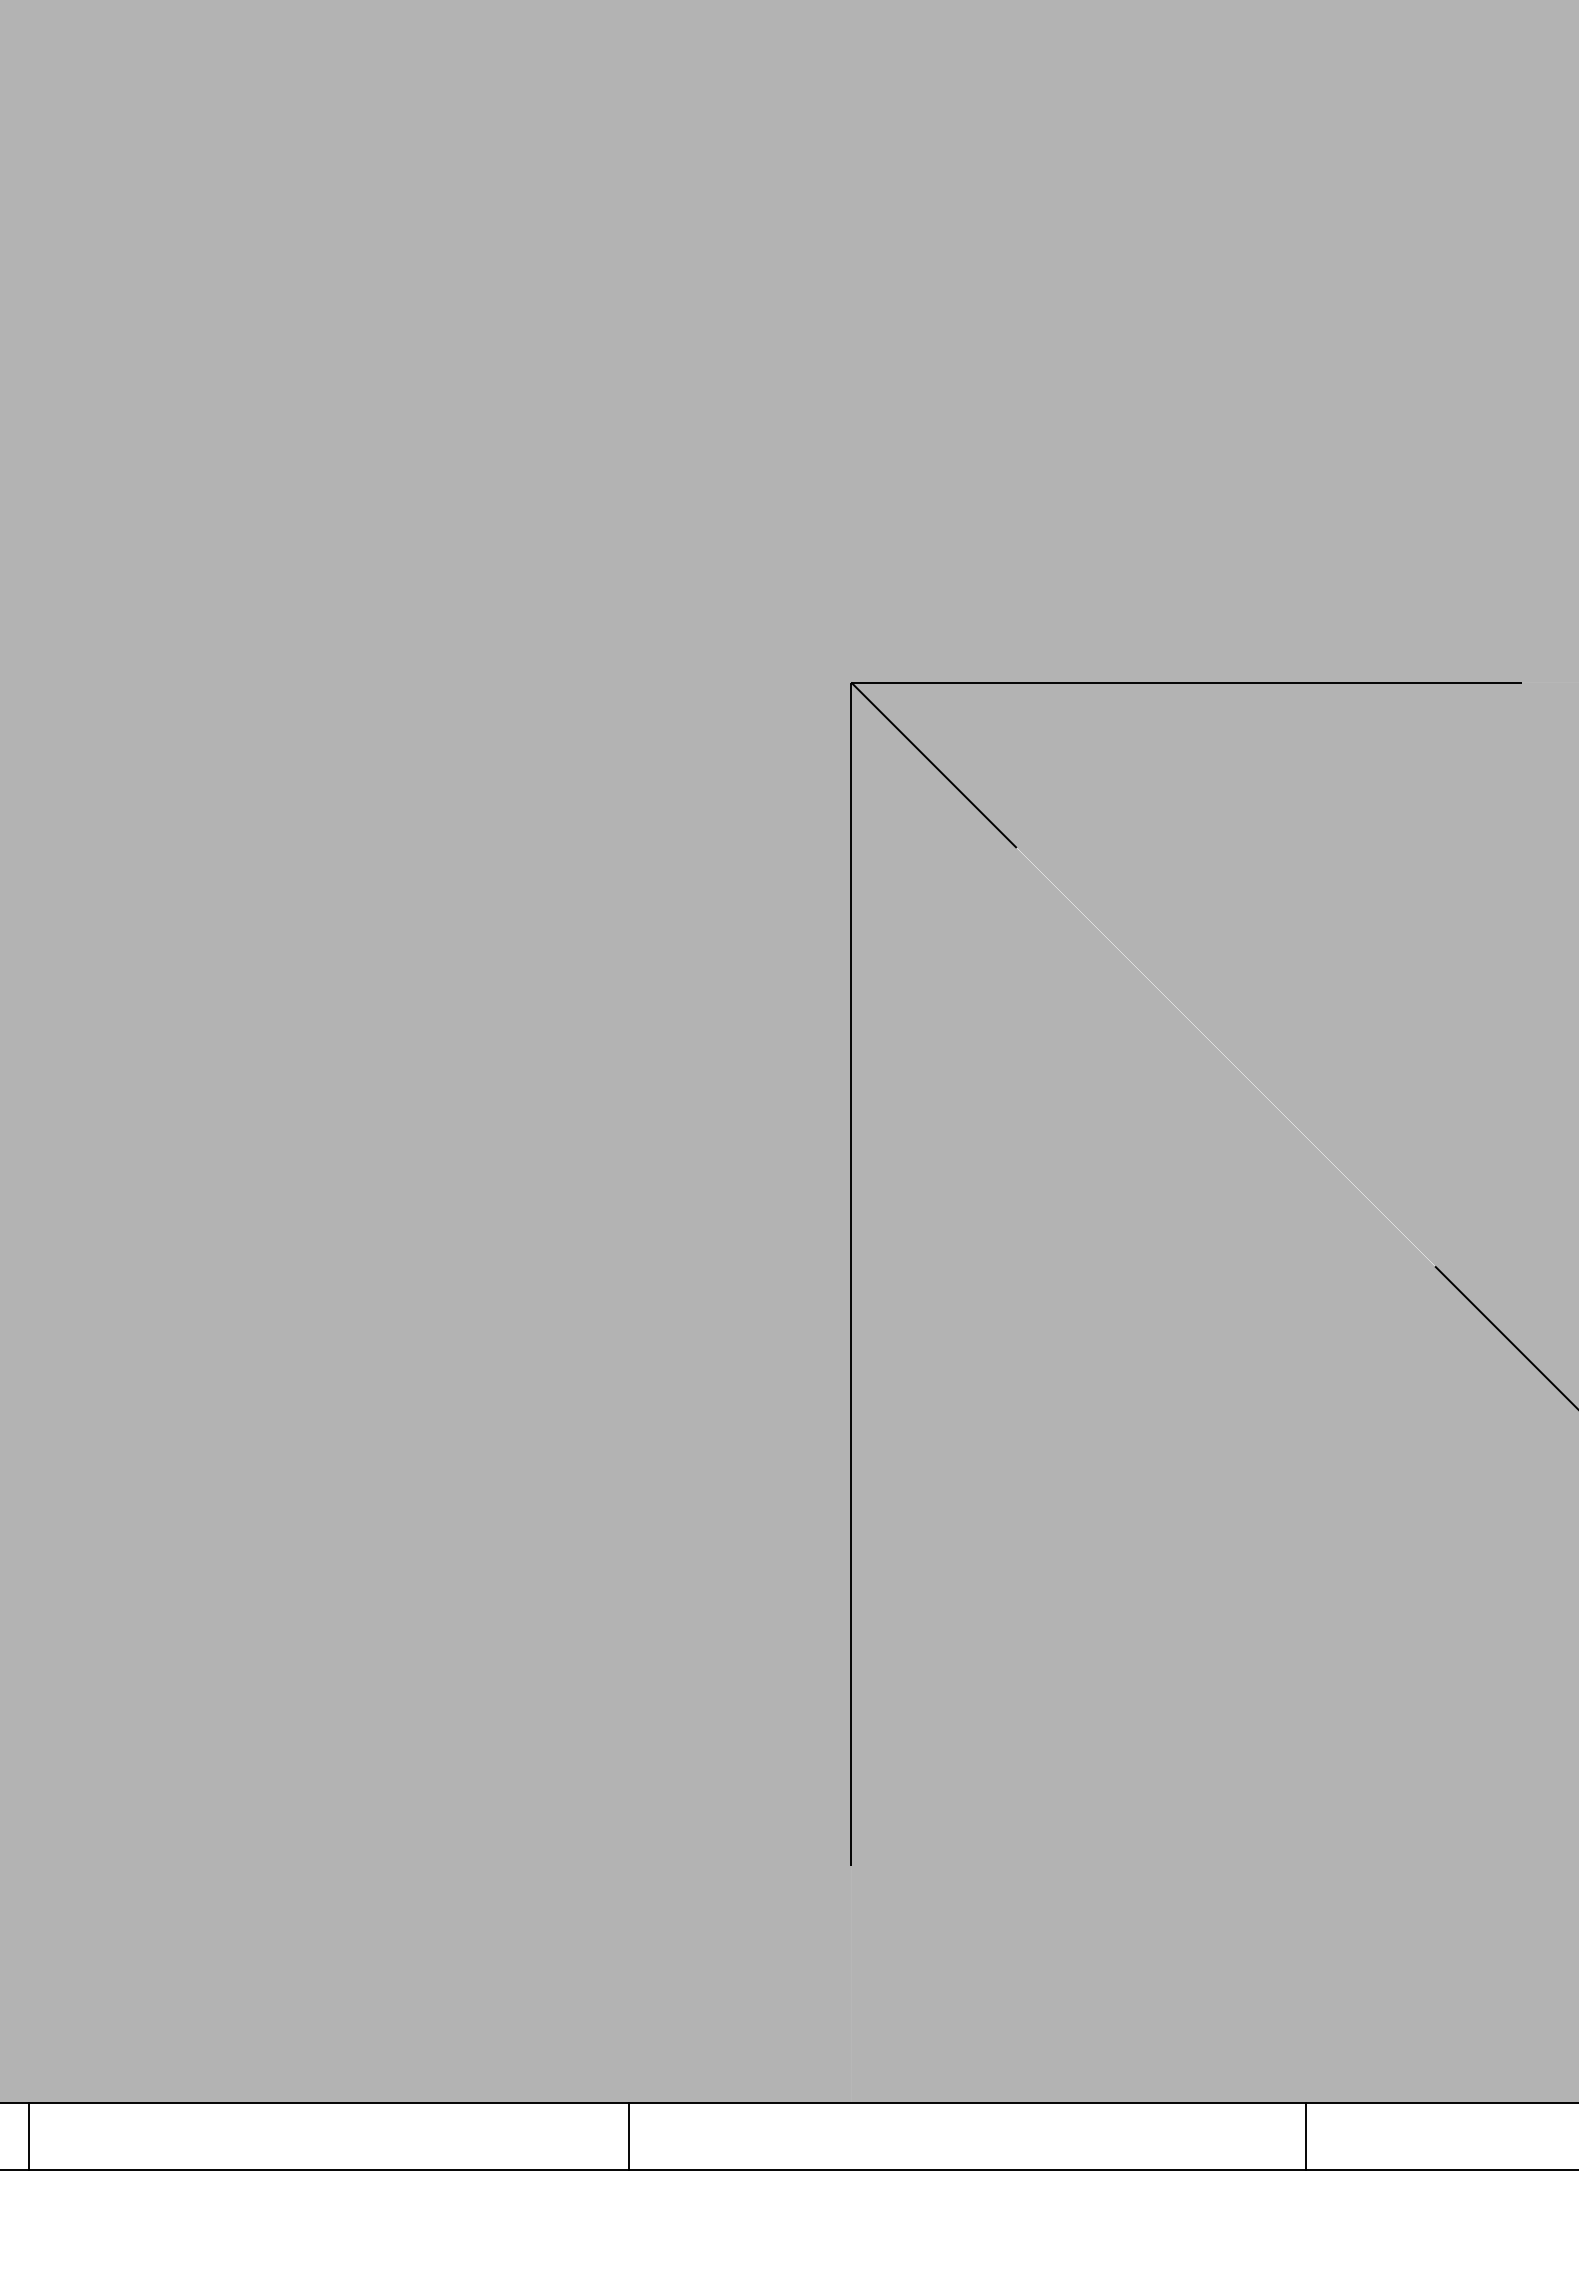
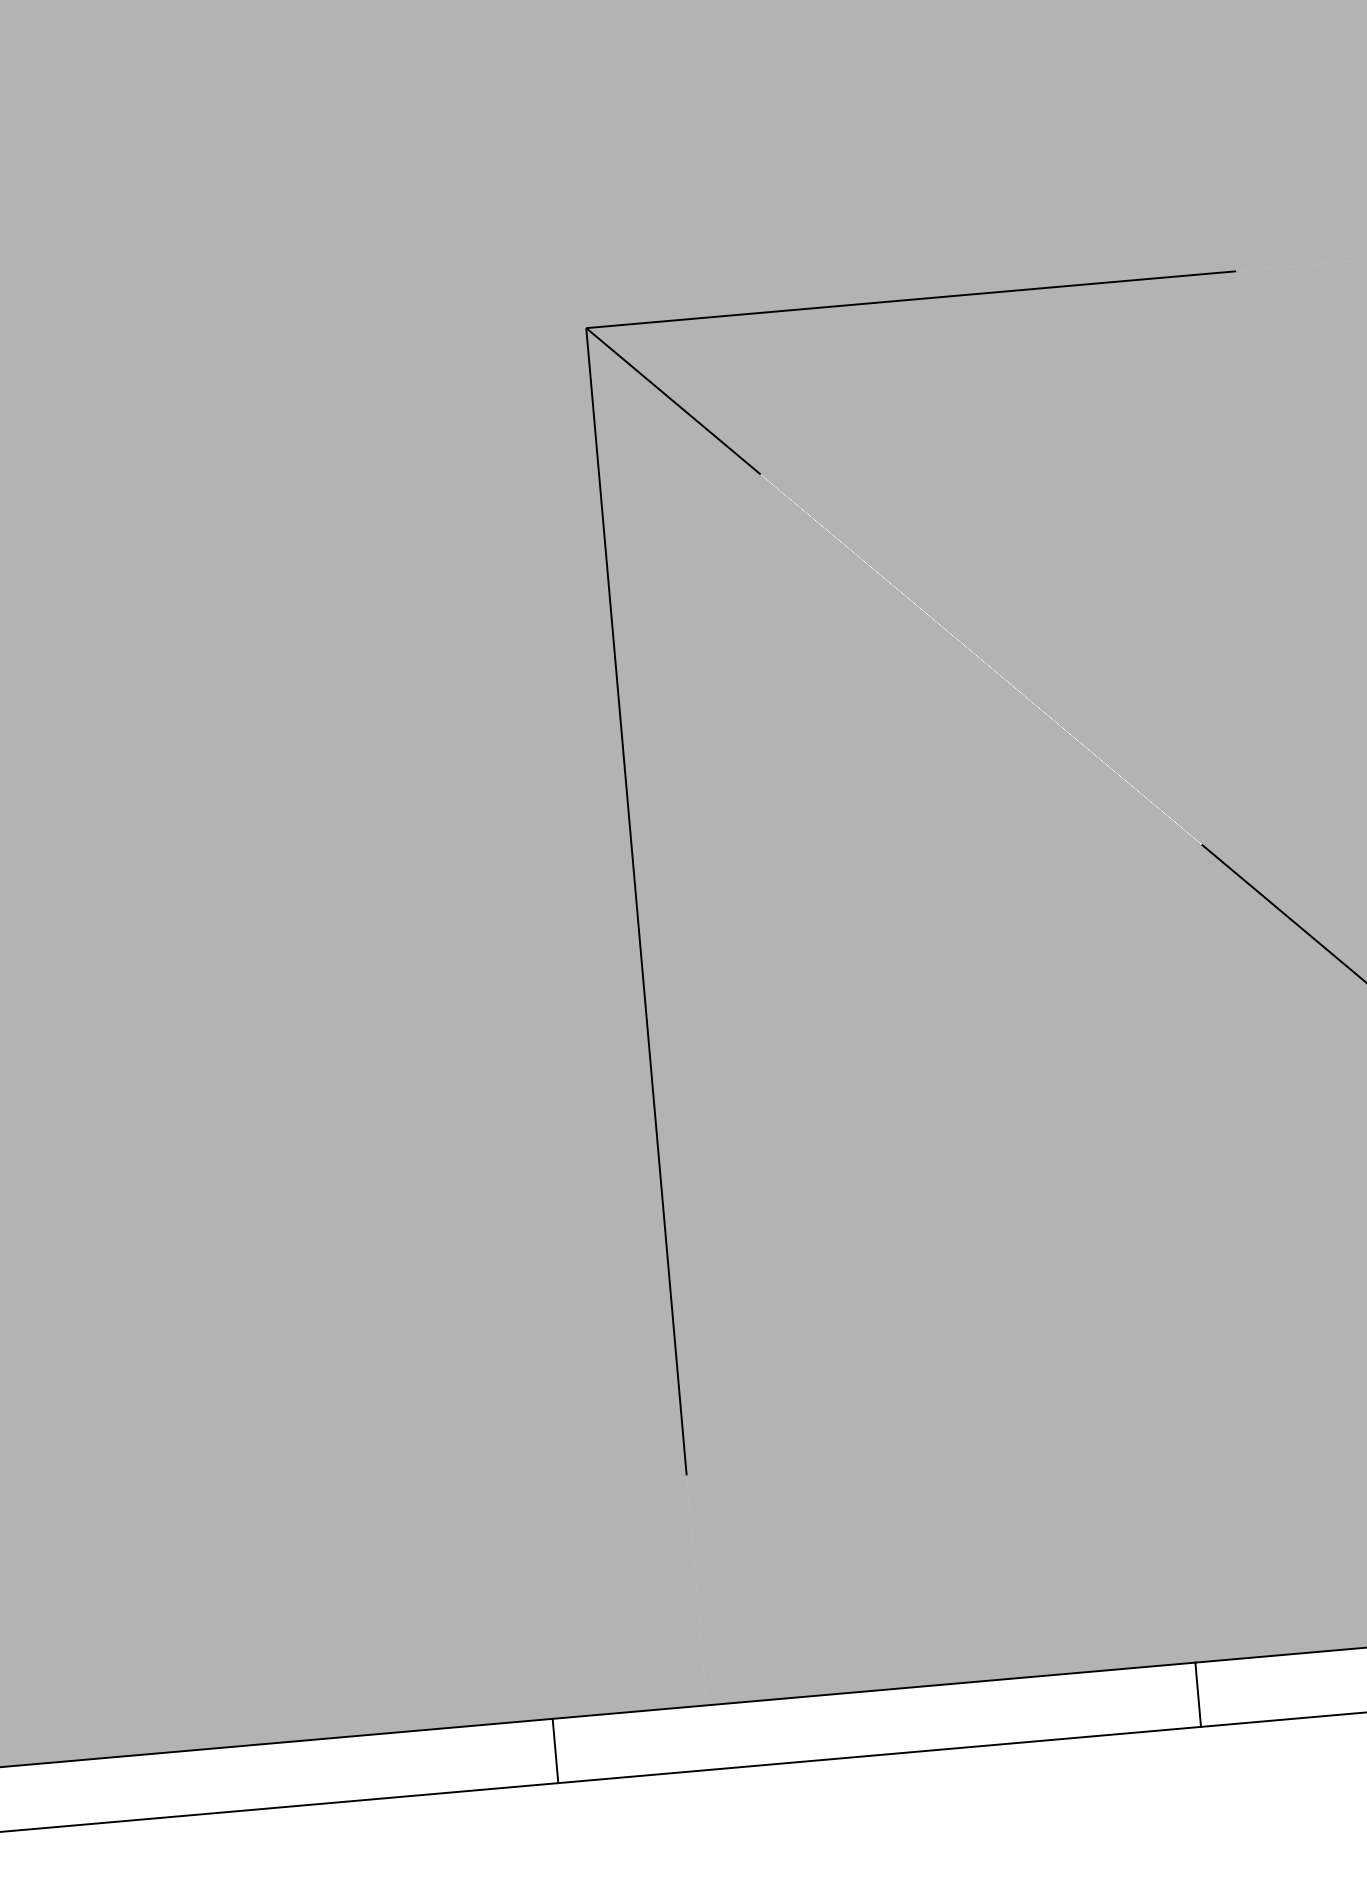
line: (629, 2136) -> (555, 1751), moved
line: (1306, 2136) -> (1198, 1694), moved

